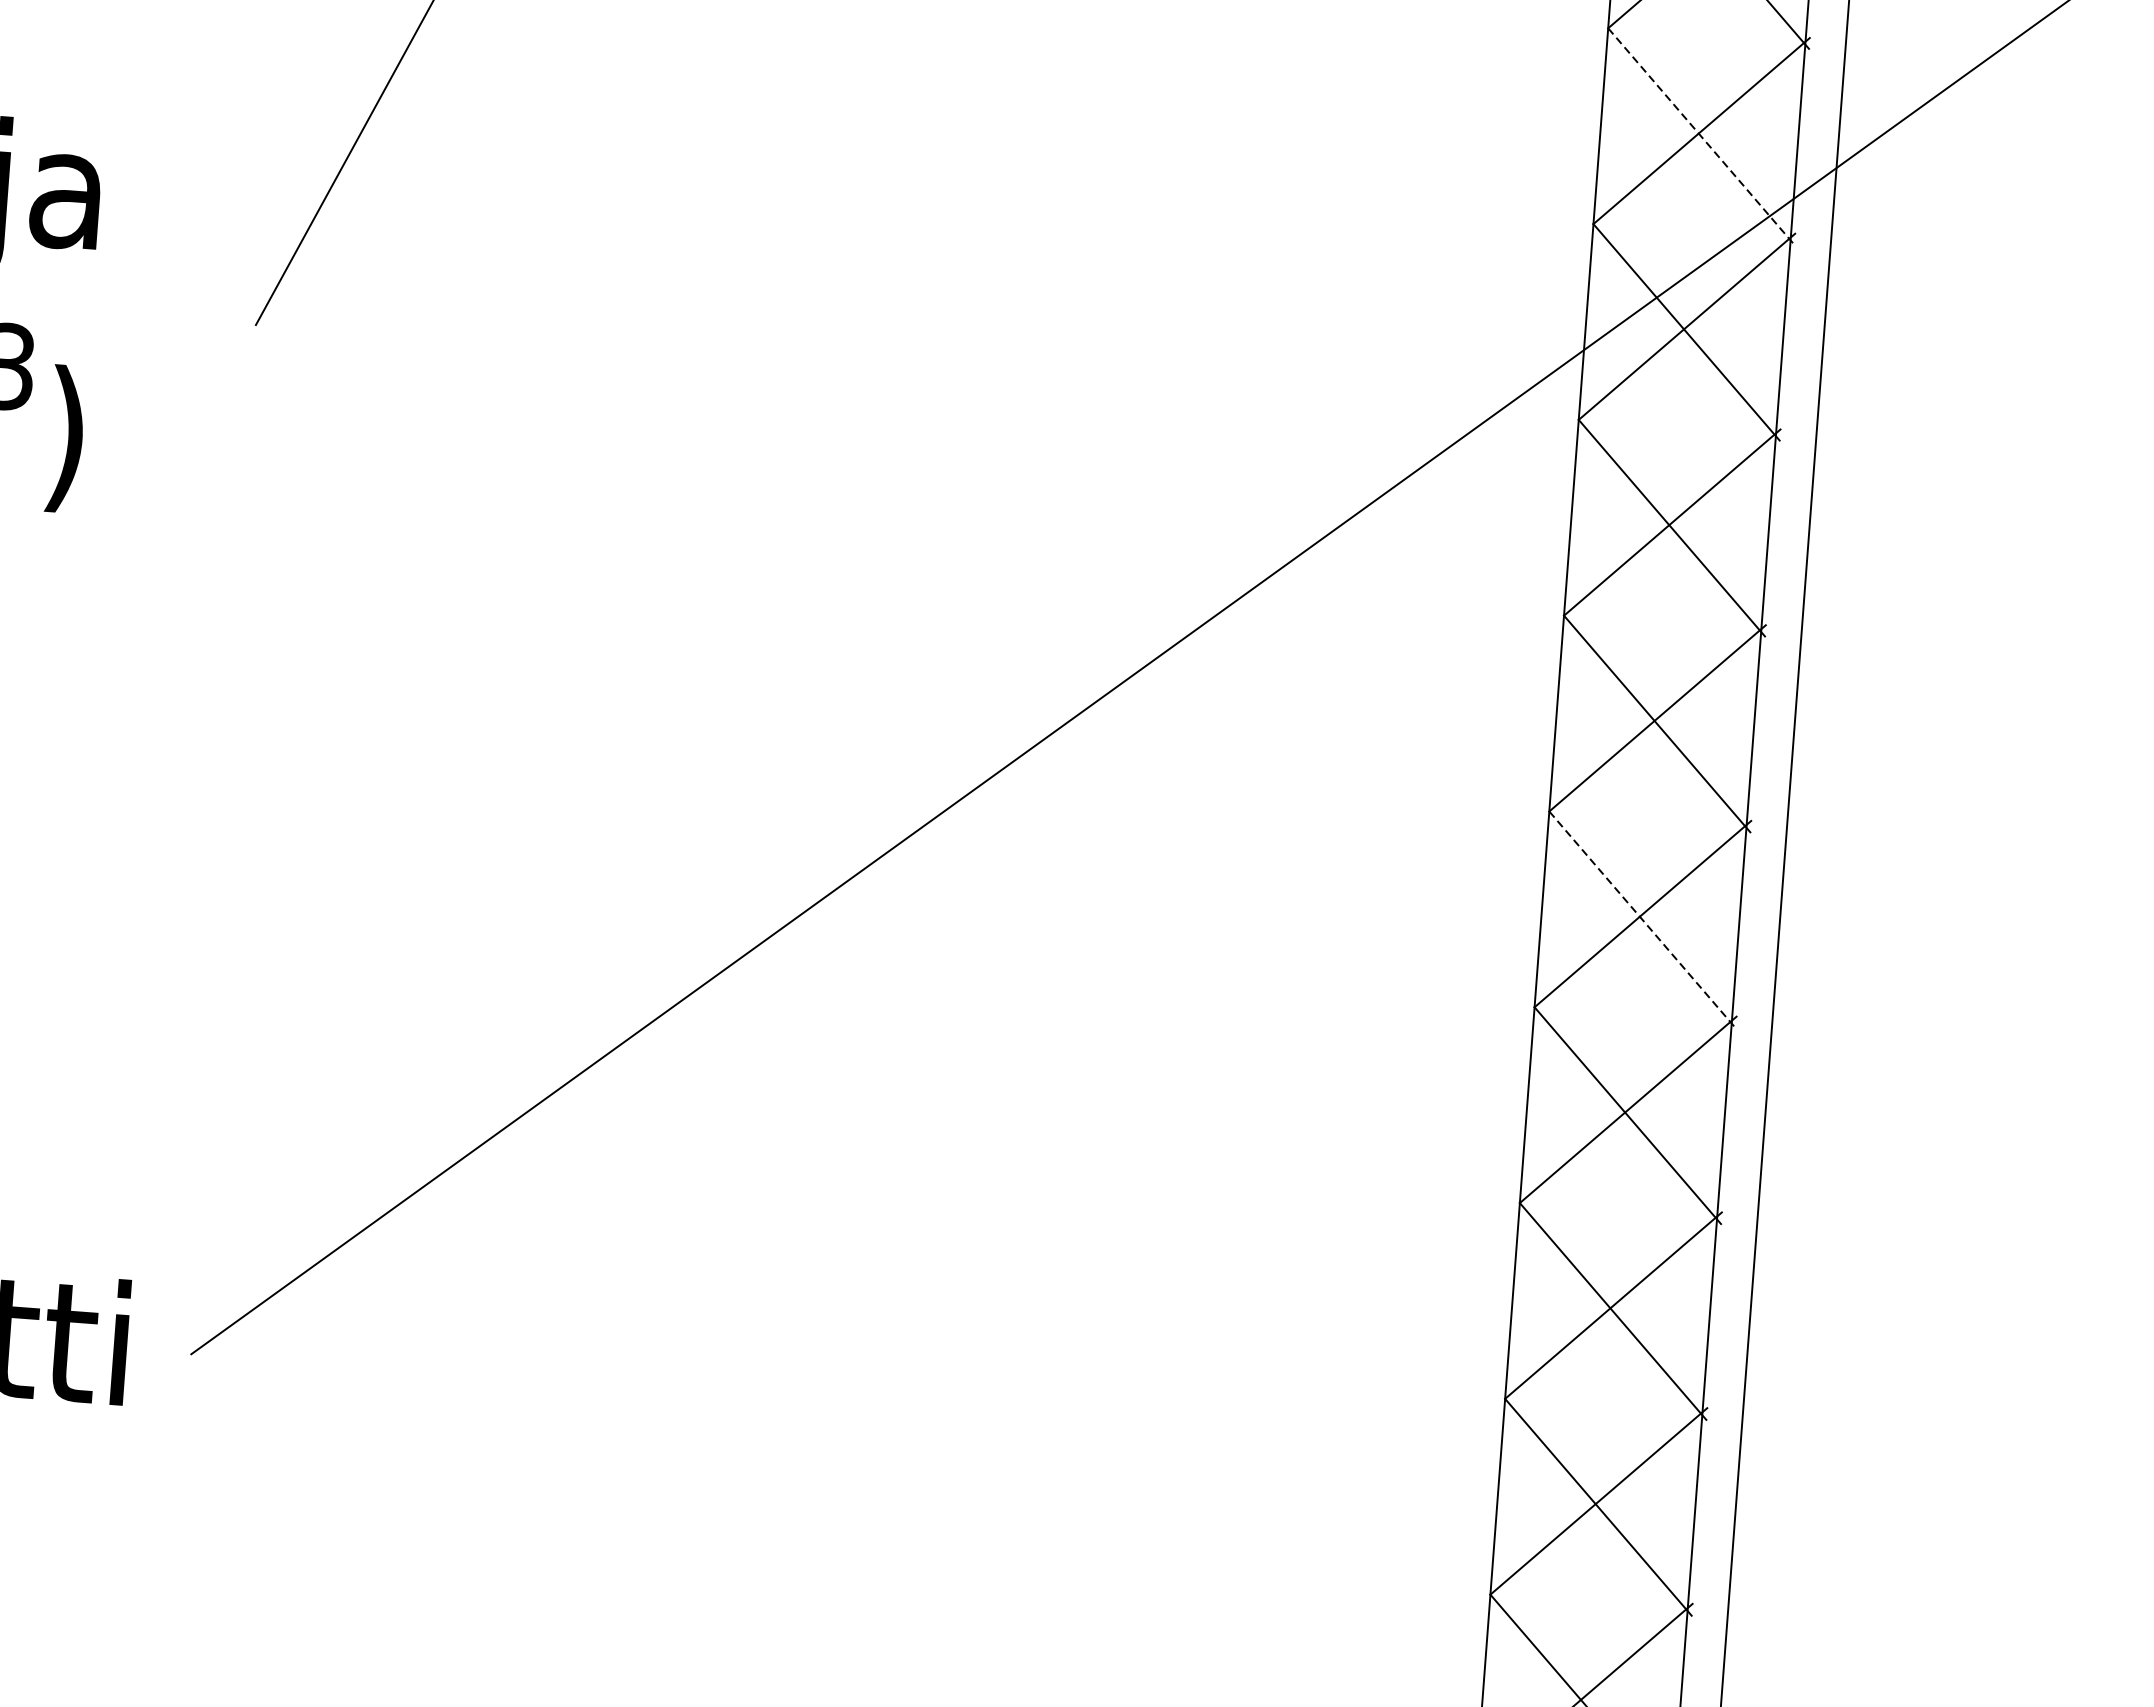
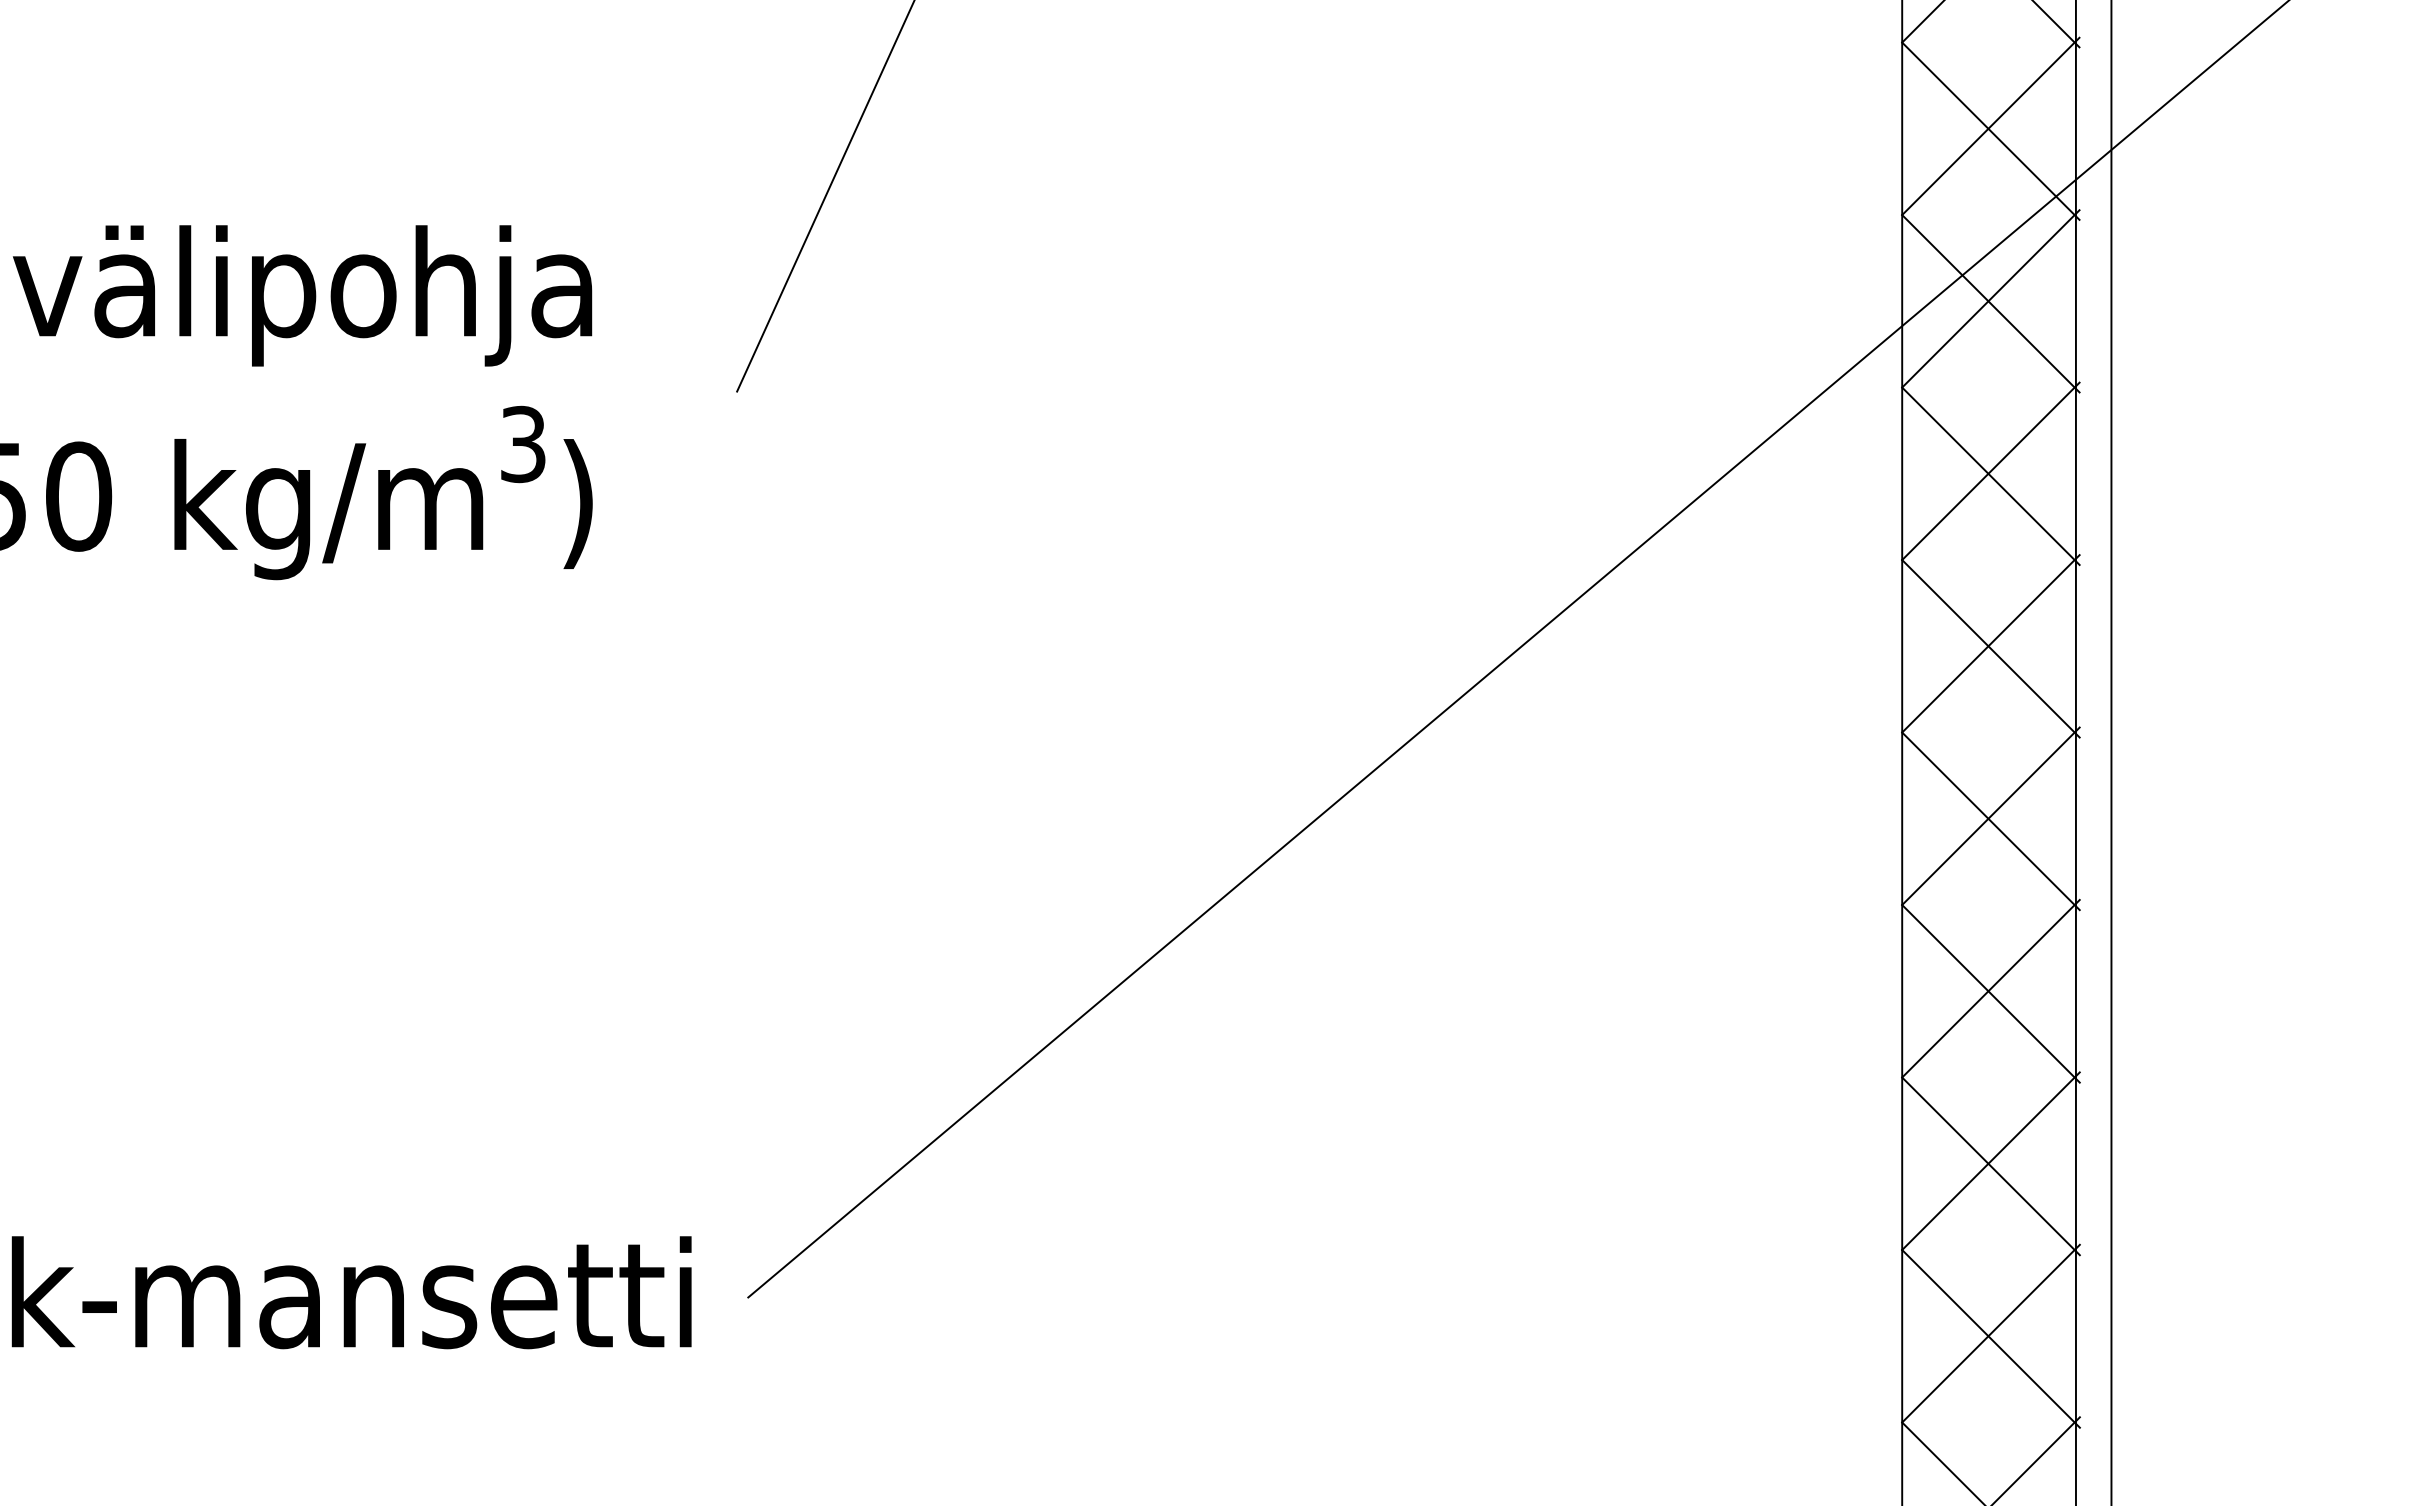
line: (1701, 136) -> (1991, 131), dashed -> solid
line: (1641, 920) -> (1990, 821), dashed -> solid

